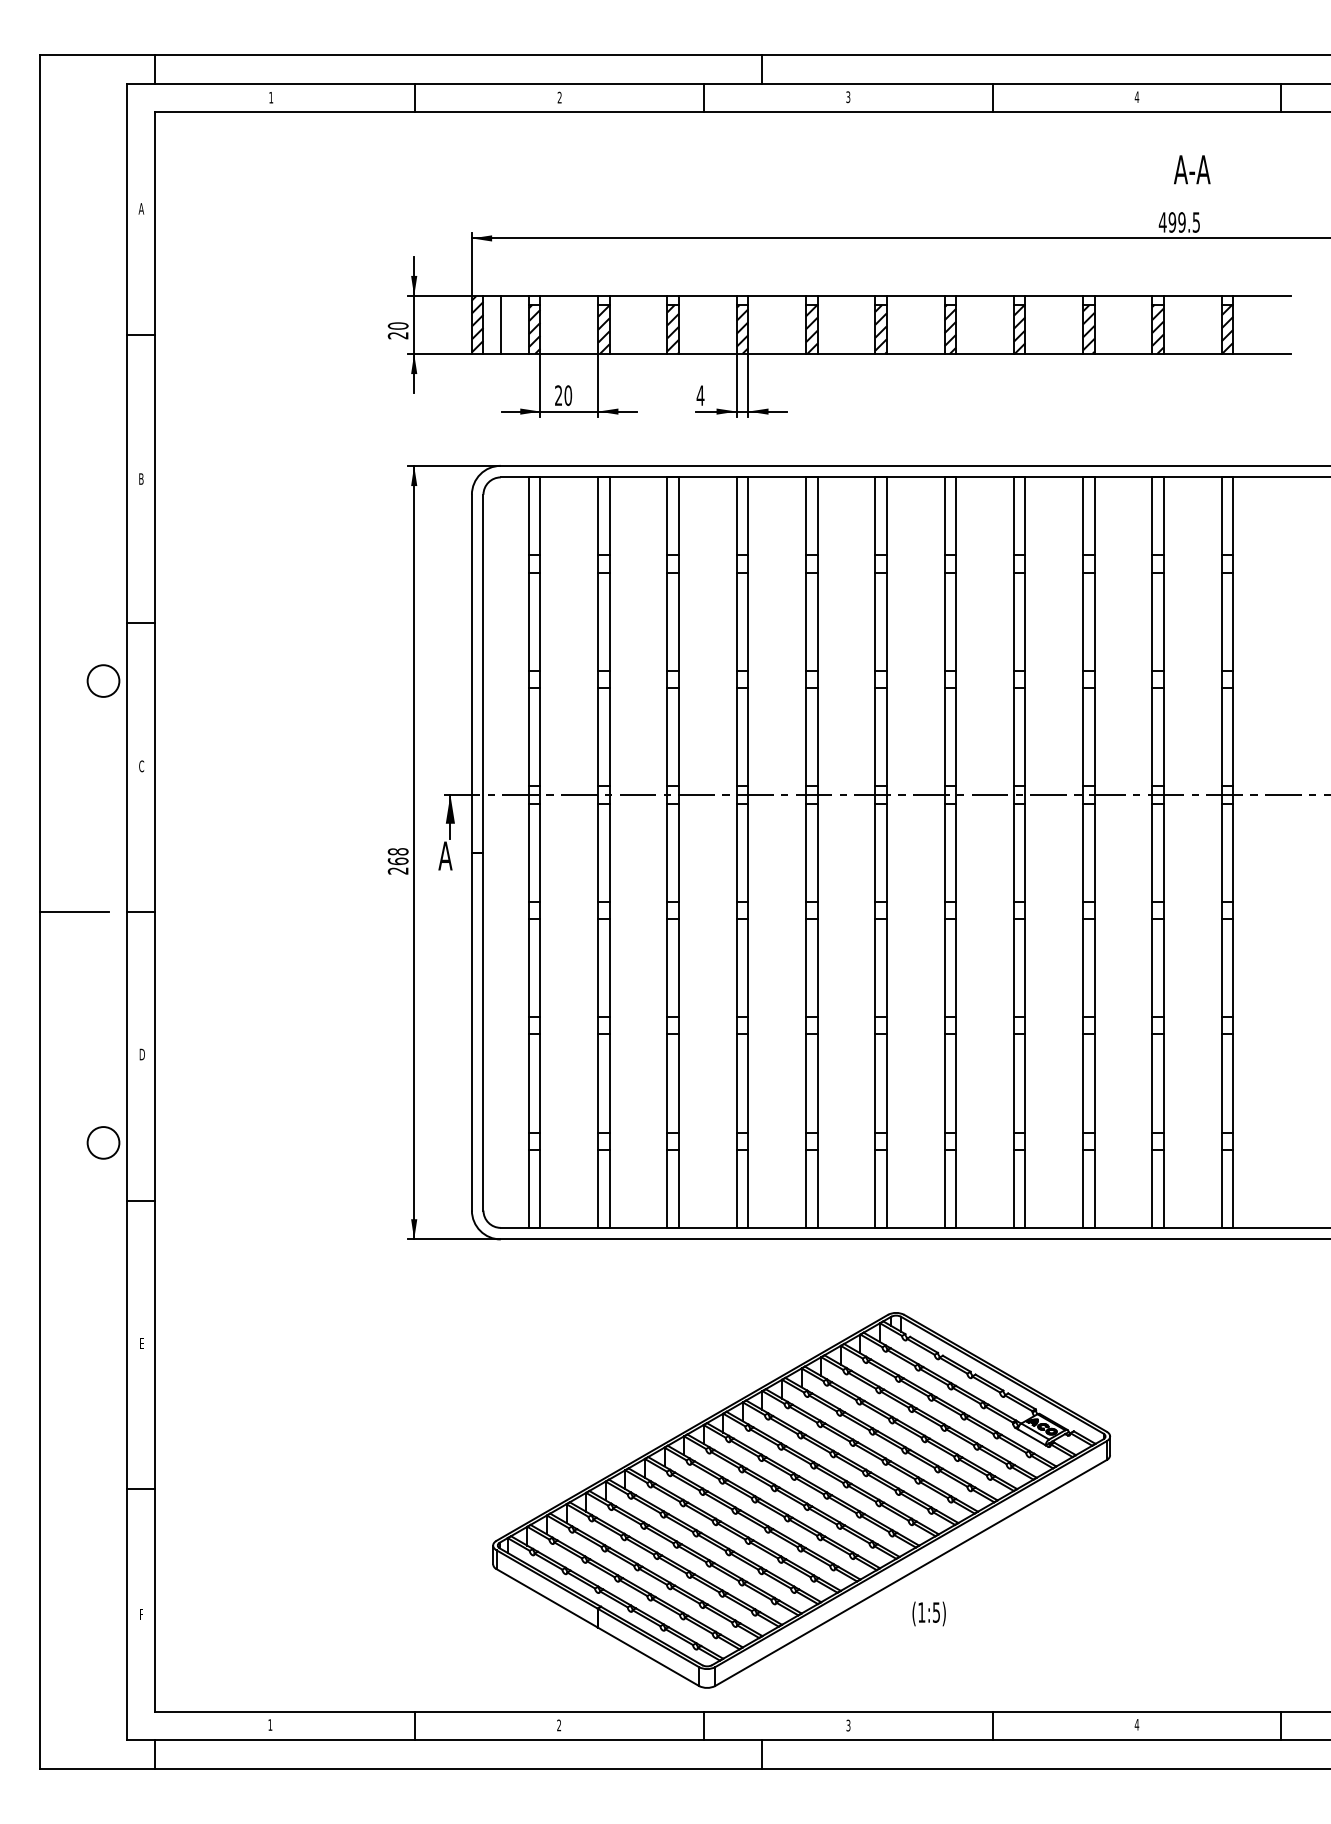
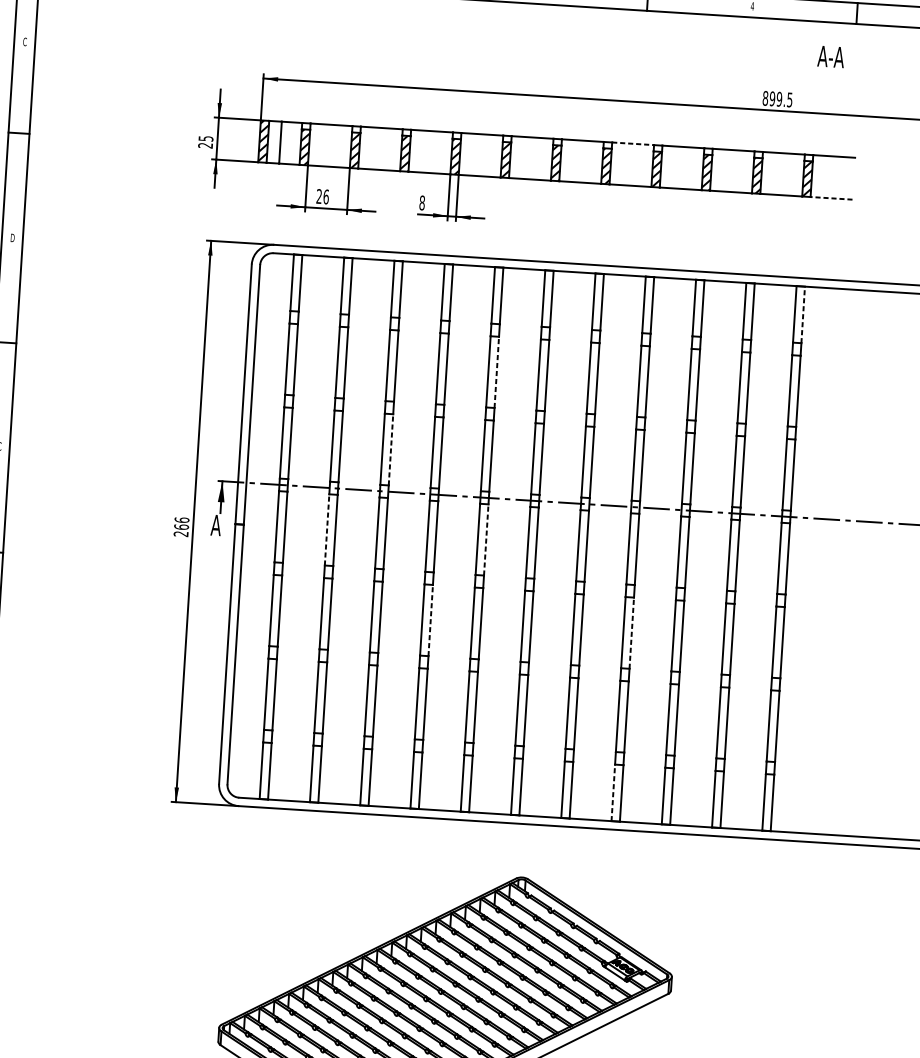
text: (1192, 169) -> (831, 56), moved
text: (141, 208) -> (25, 41), A -> C
text: (1162, 222) -> (765, 98), 499.5 -> 899.5
line: (984, 296) -> (632, 144), solid -> dashed
text: (397, 325) -> (205, 138), 20 -> 25
line: (1262, 353) -> (831, 198), solid -> dashed
text: (568, 395) -> (326, 196), 20 -> 26
text: (700, 395) -> (422, 202), 4 -> 8
text: (141, 478) -> (12, 237), B -> D
line: (1233, 516) -> (803, 315), solid -> dashed
line: (817, 621) -> (496, 372), solid -> dashed
line: (679, 736) -> (391, 449), solid -> dashed
text: (397, 851) -> (181, 519), 268 -> 266
line: (598, 852) -> (327, 529), solid -> dashed
line: (817, 852) -> (486, 539), solid -> dashed
line: (748, 967) -> (430, 620), solid -> dashed
line: (1025, 967) -> (631, 632), solid -> dashed
line: (1013, 1188) -> (613, 792), solid -> dashed

